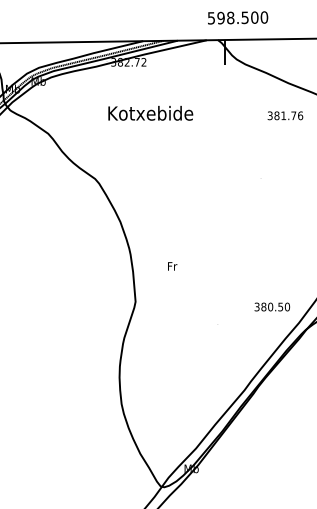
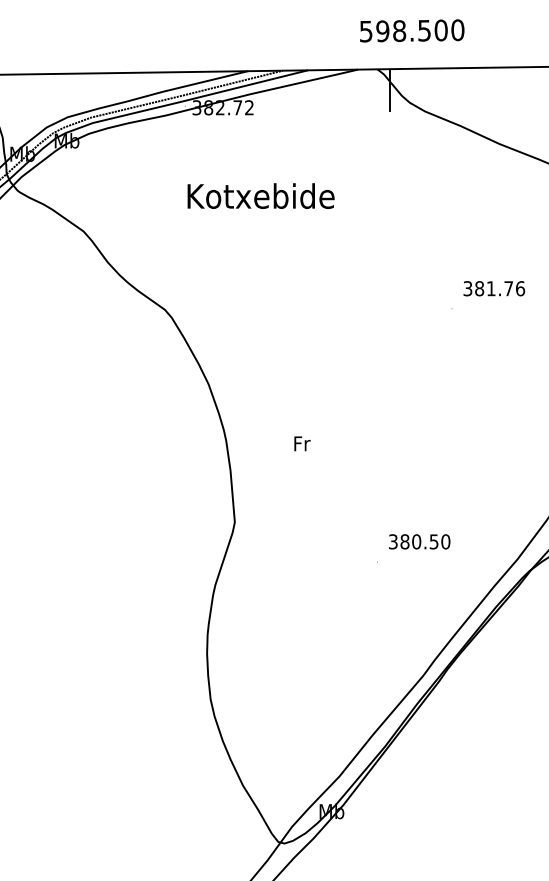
text: (285, 115) -> (494, 288), moved
text: (172, 266) -> (302, 443), moved
text: (272, 306) -> (419, 540), moved

